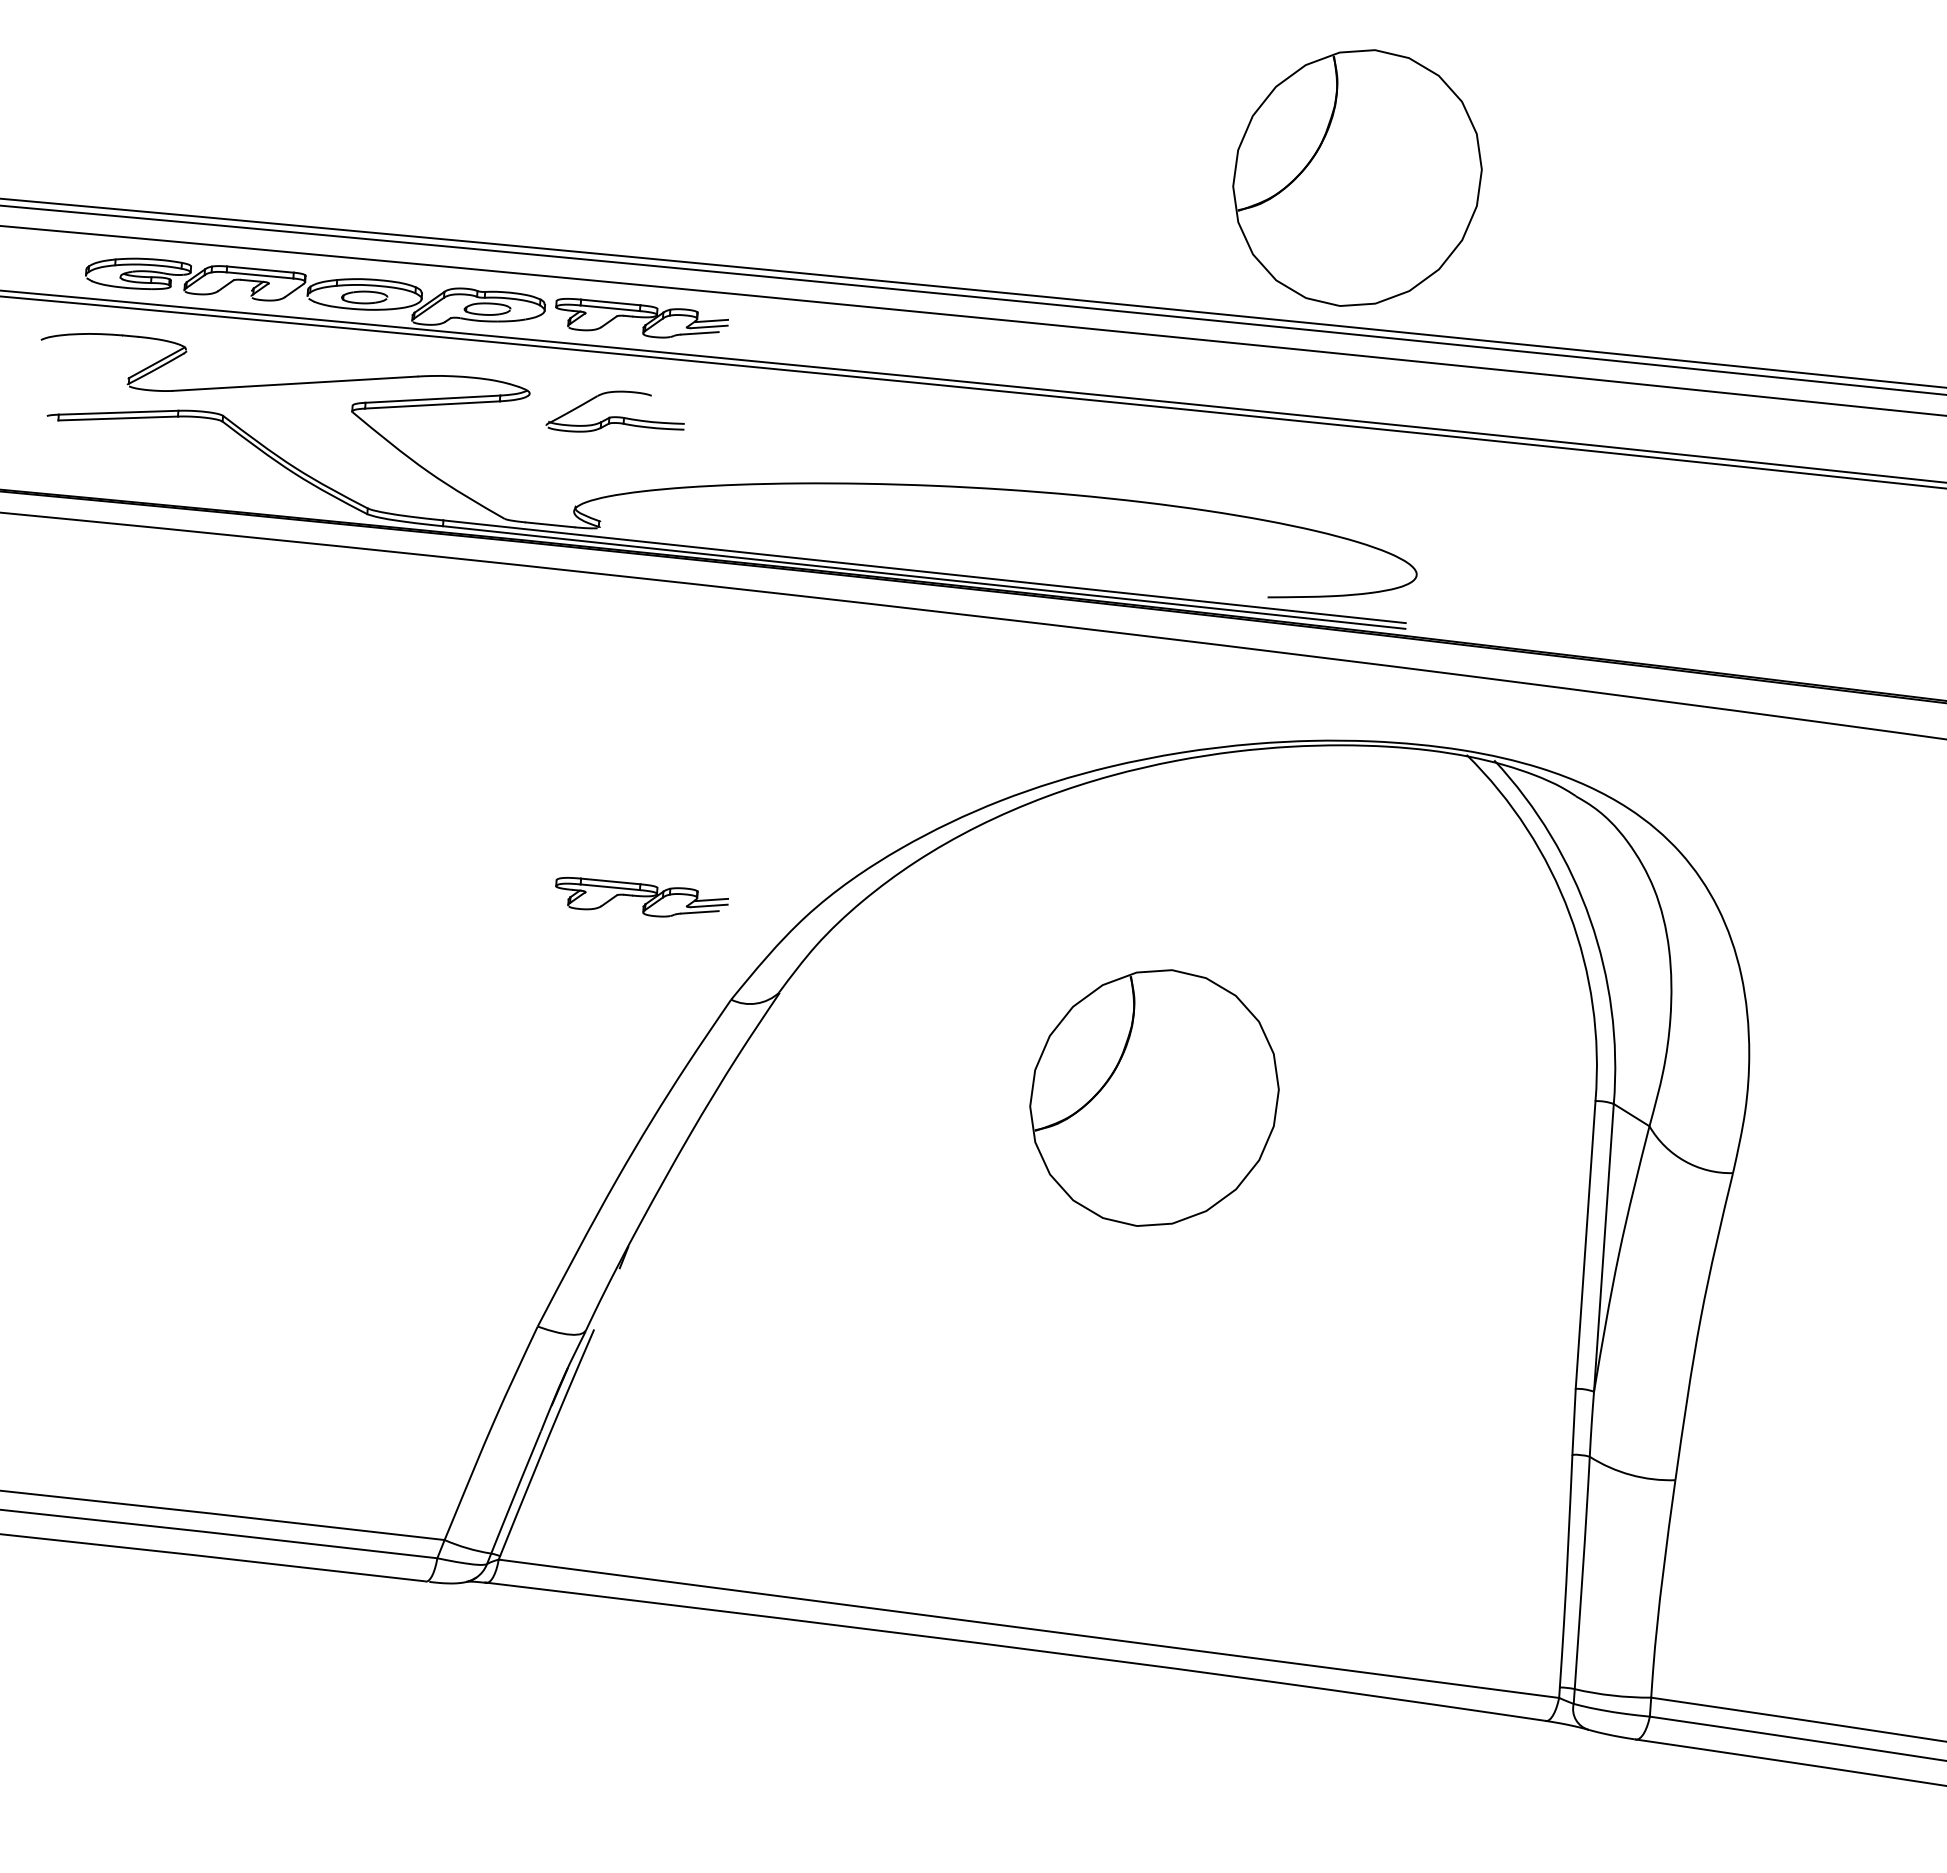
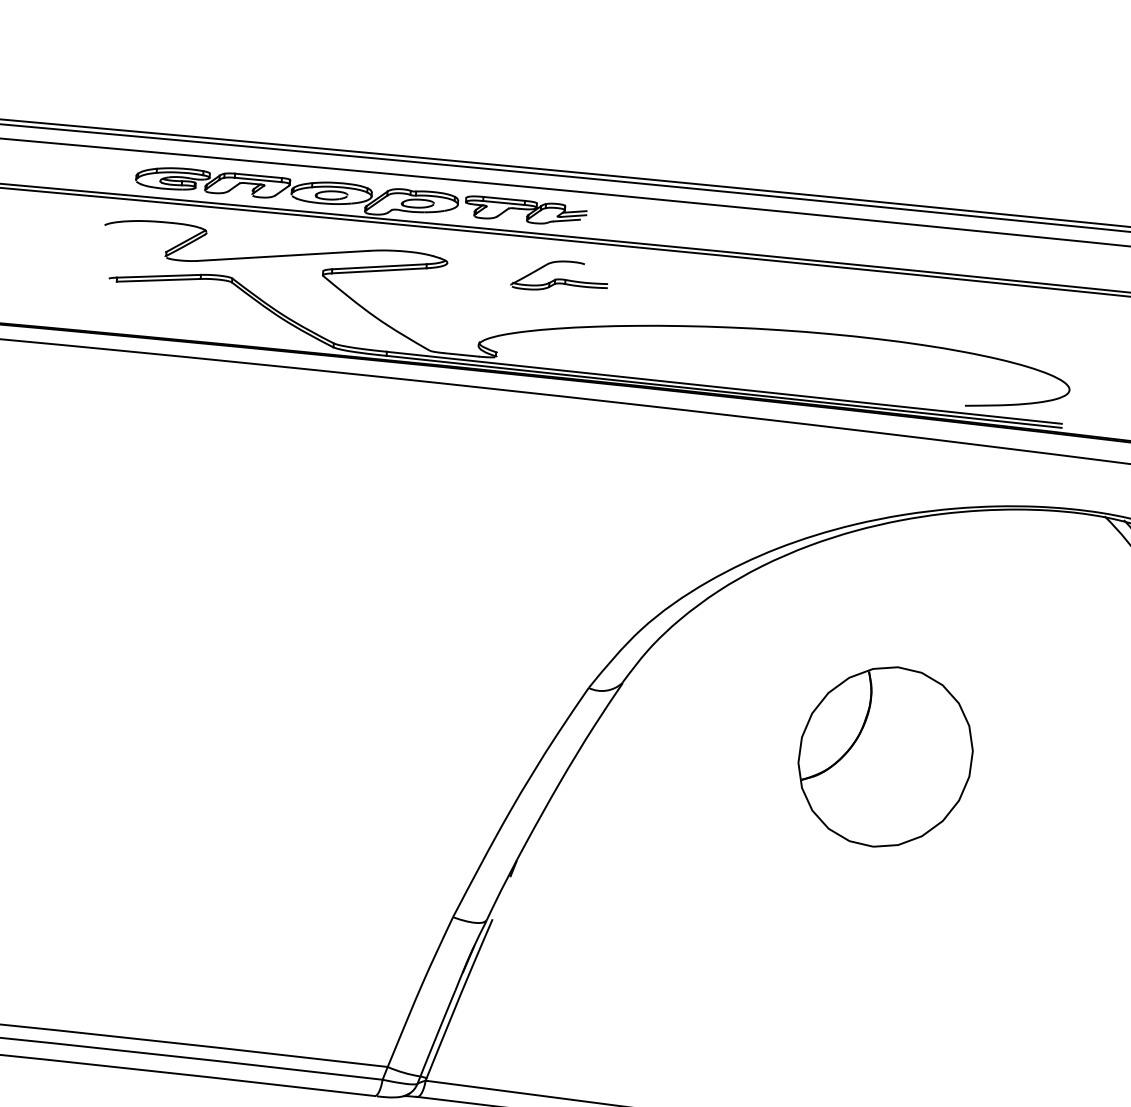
part: (1357, 177) -> (1028, 111), removed
part: (614, 411) -> (558, 275), moved
part: (641, 897) -> (525, 616), removed

